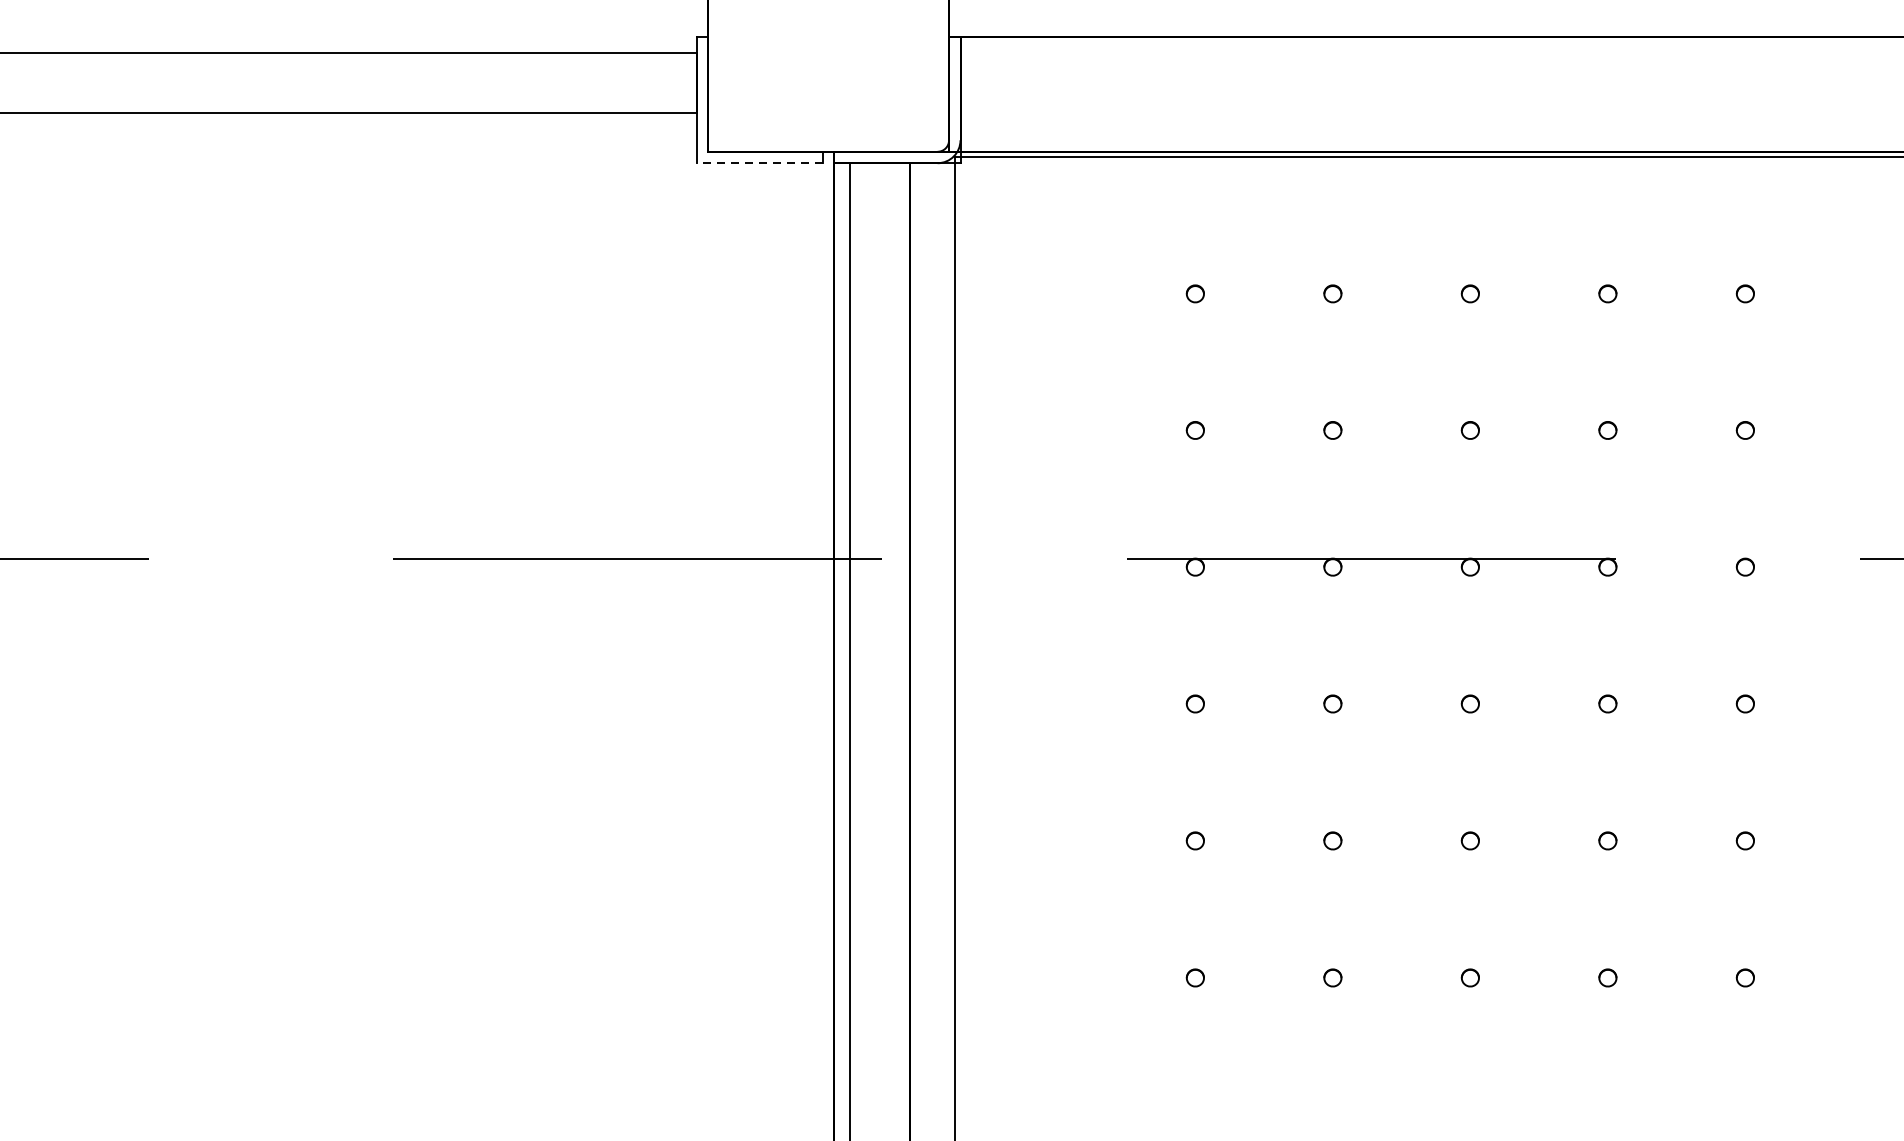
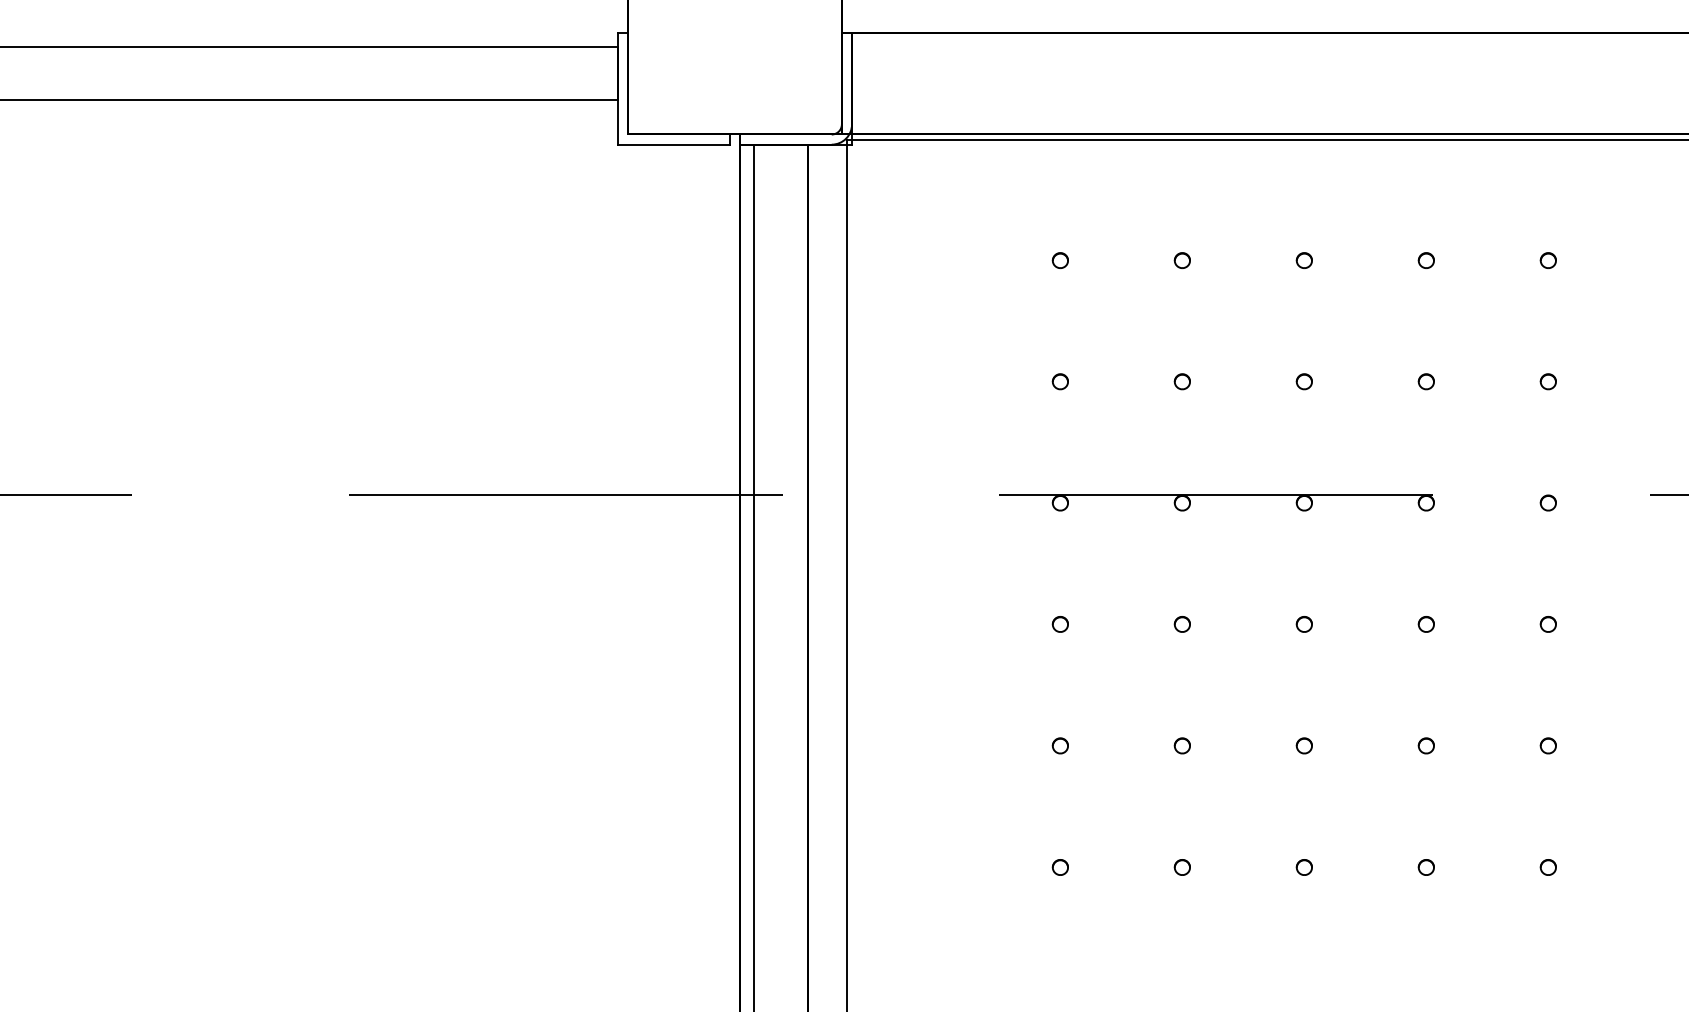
line: (760, 163) -> (674, 144), dashed -> solid

